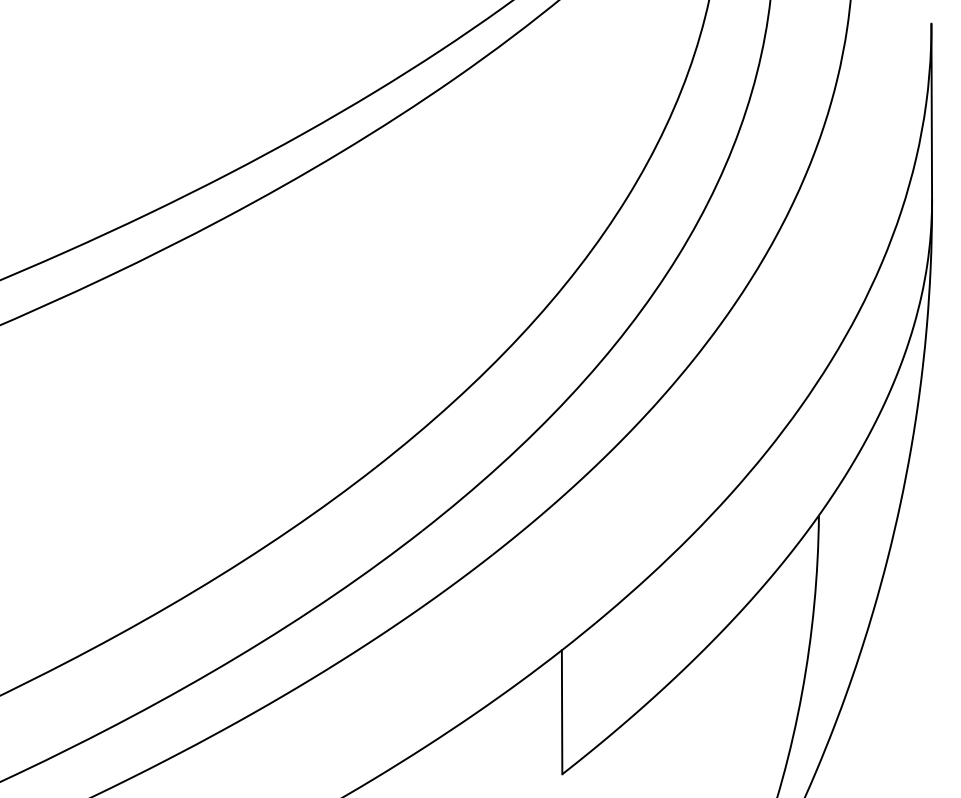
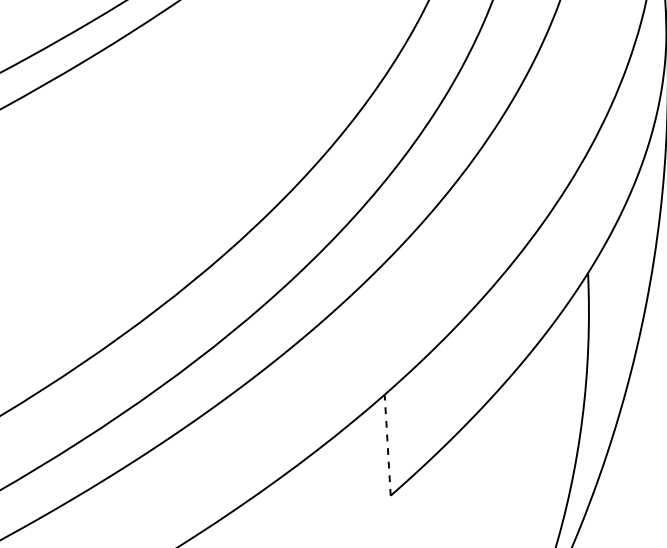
line: (562, 712) -> (388, 445), solid -> dashed

